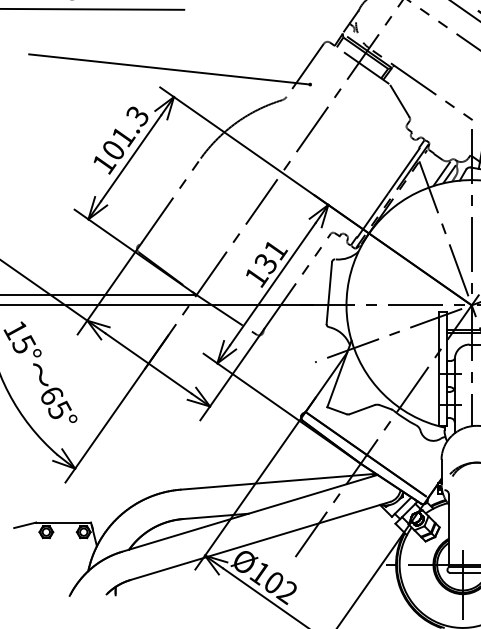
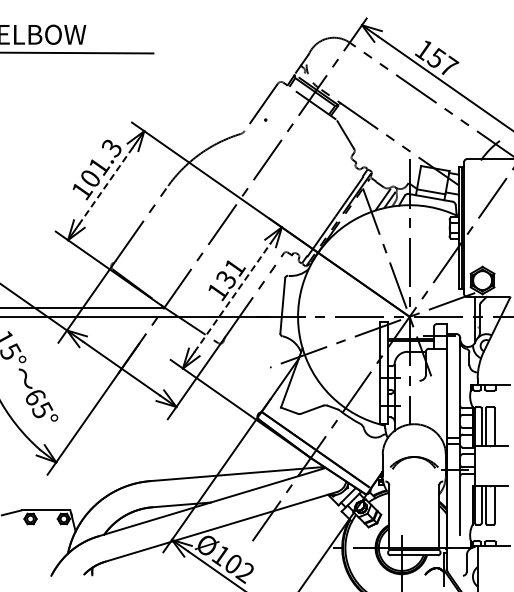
line: (169, 69) -> (140, 106), removed
line: (131, 158) -> (106, 185), solid -> dashed
line: (272, 283) -> (232, 297), solid -> dashed

